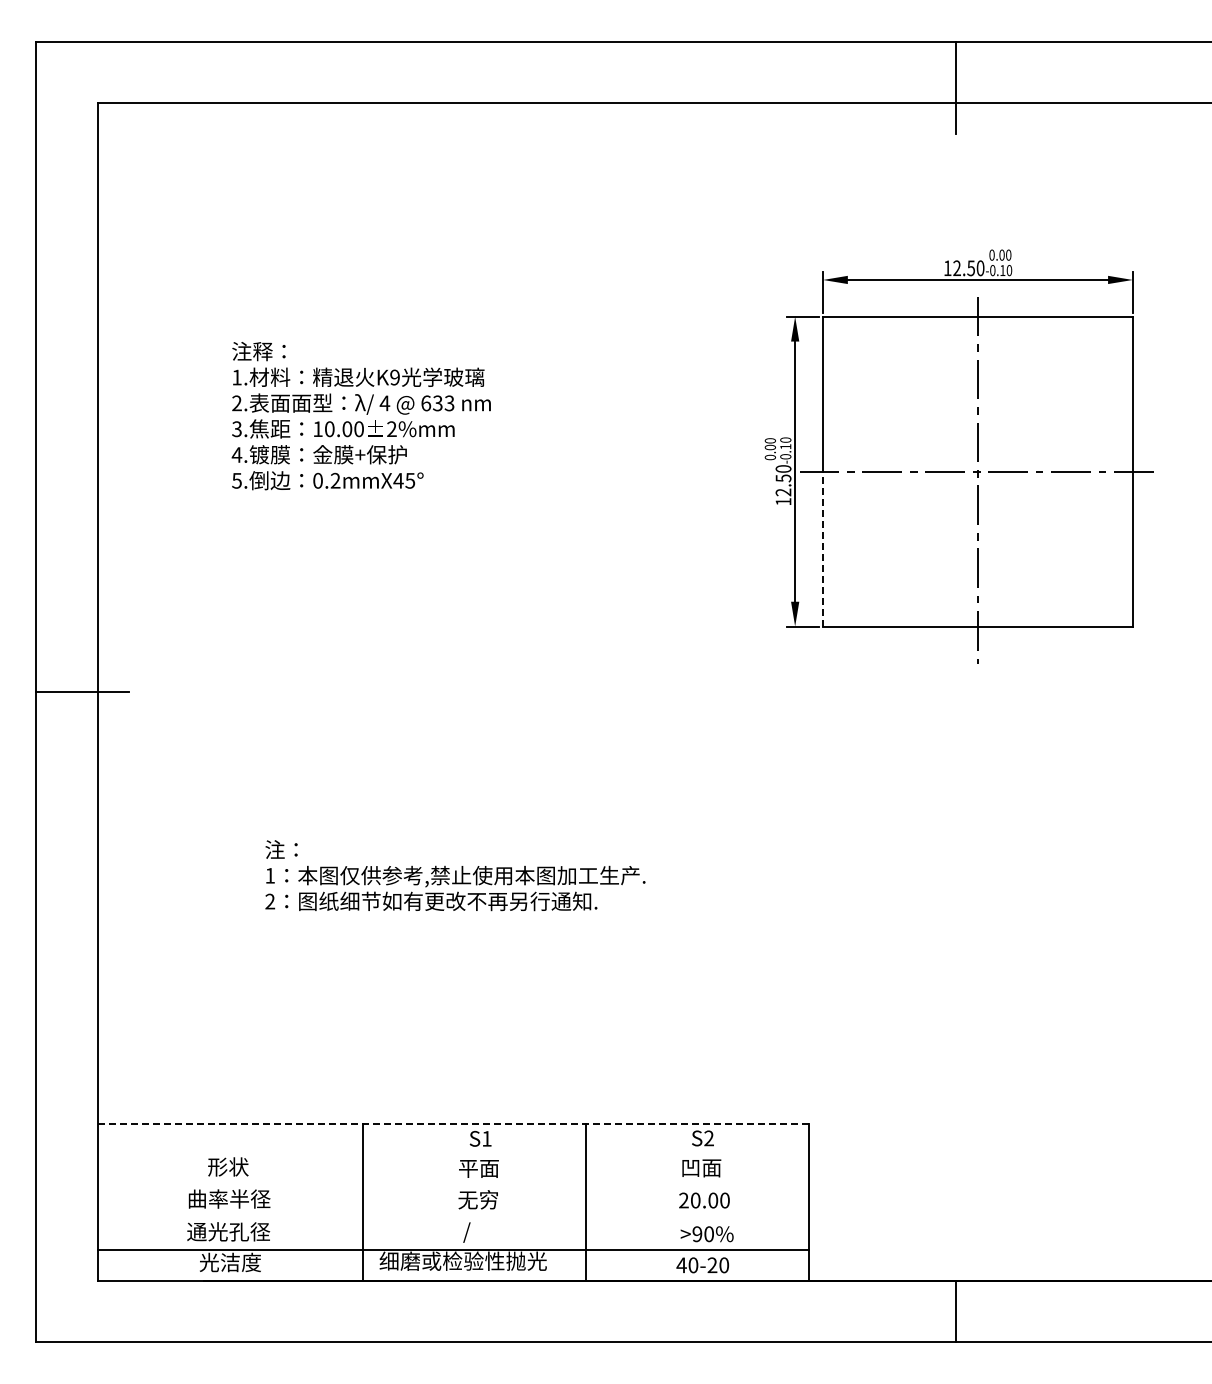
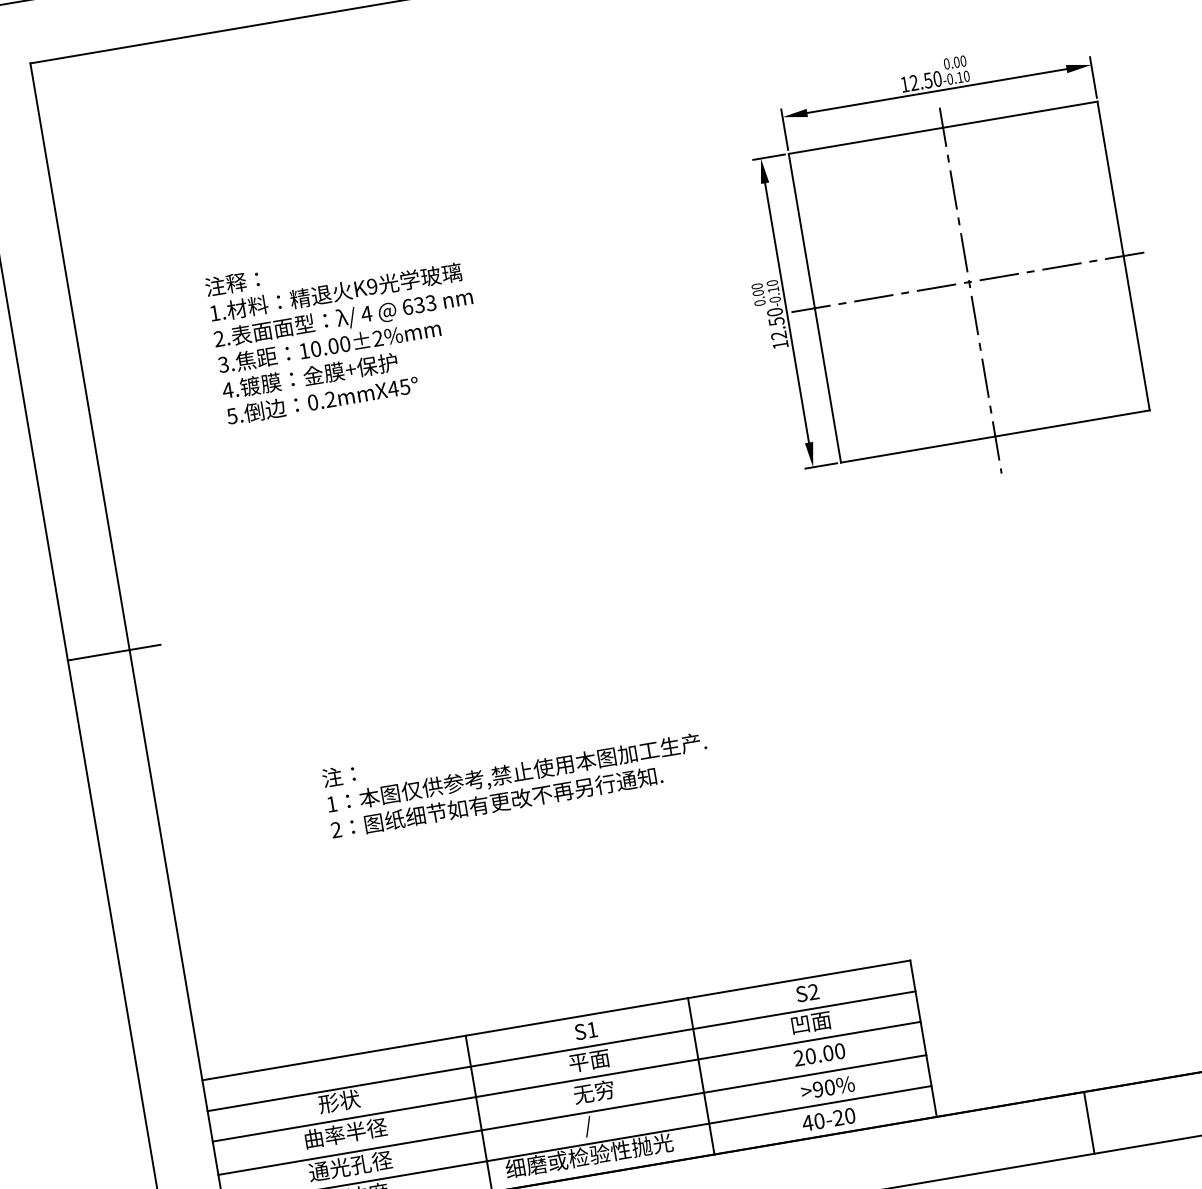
line: (823, 548) -> (828, 384), dashed -> solid
line: (453, 1123) -> (556, 1020), dashed -> solid
line: (453, 1154) -> (561, 1051), added
line: (453, 1185) -> (566, 1082), added
line: (453, 1218) -> (572, 1114), added

